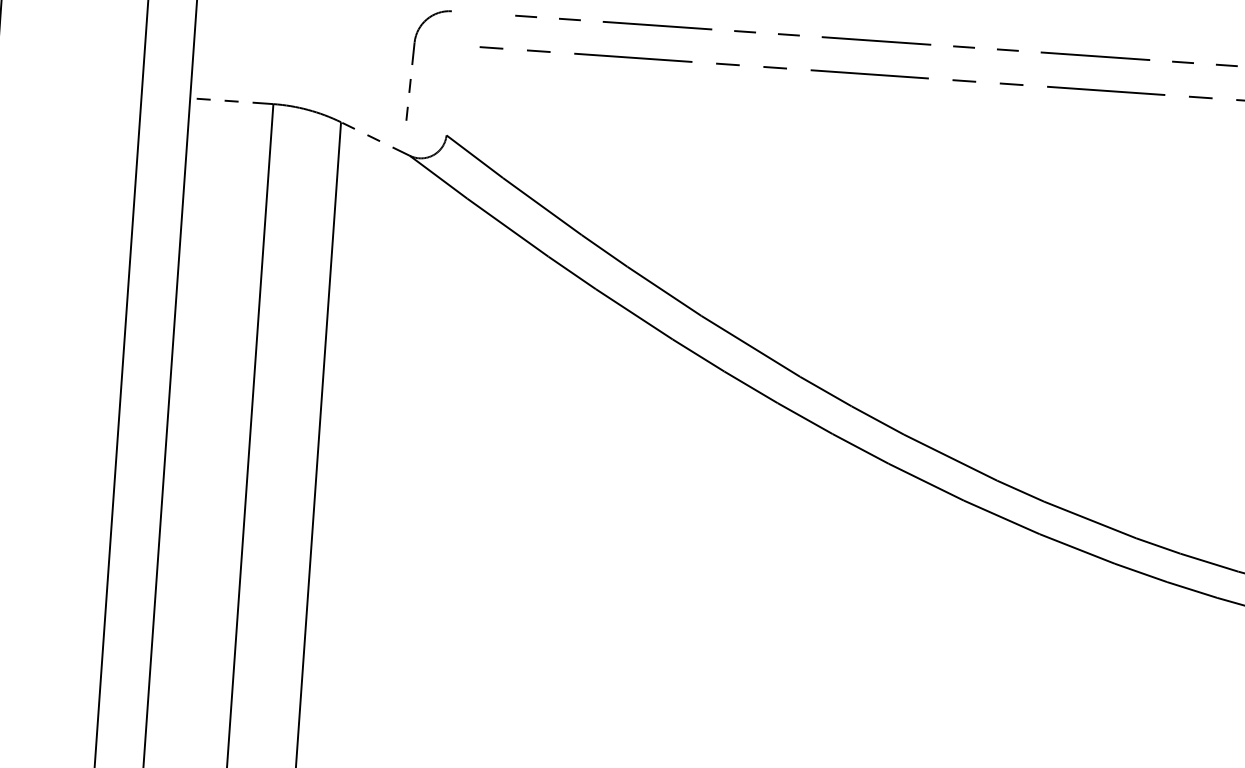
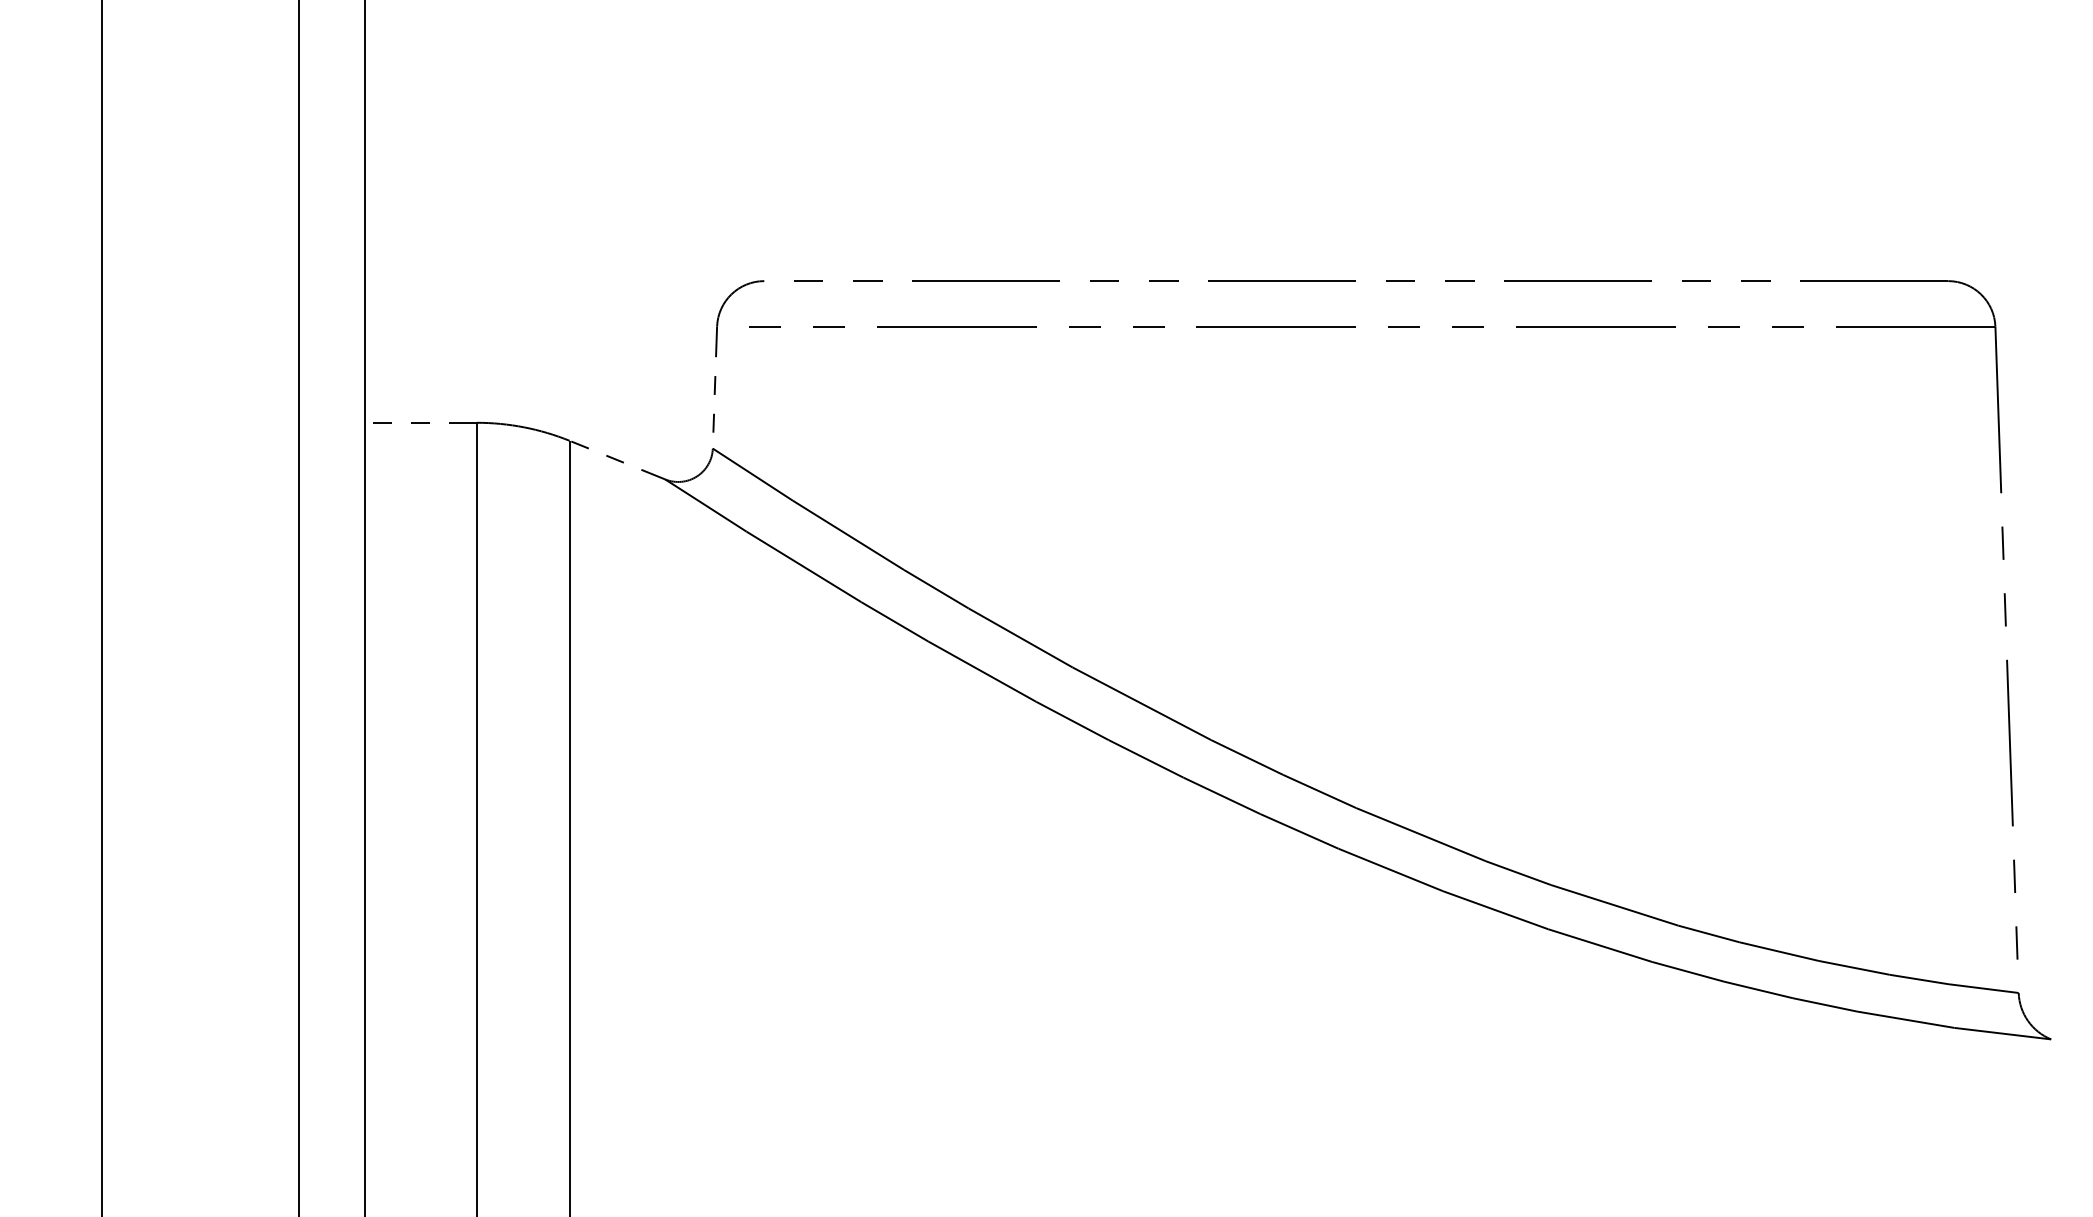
part: (413, 62) -> (717, 353), moved

